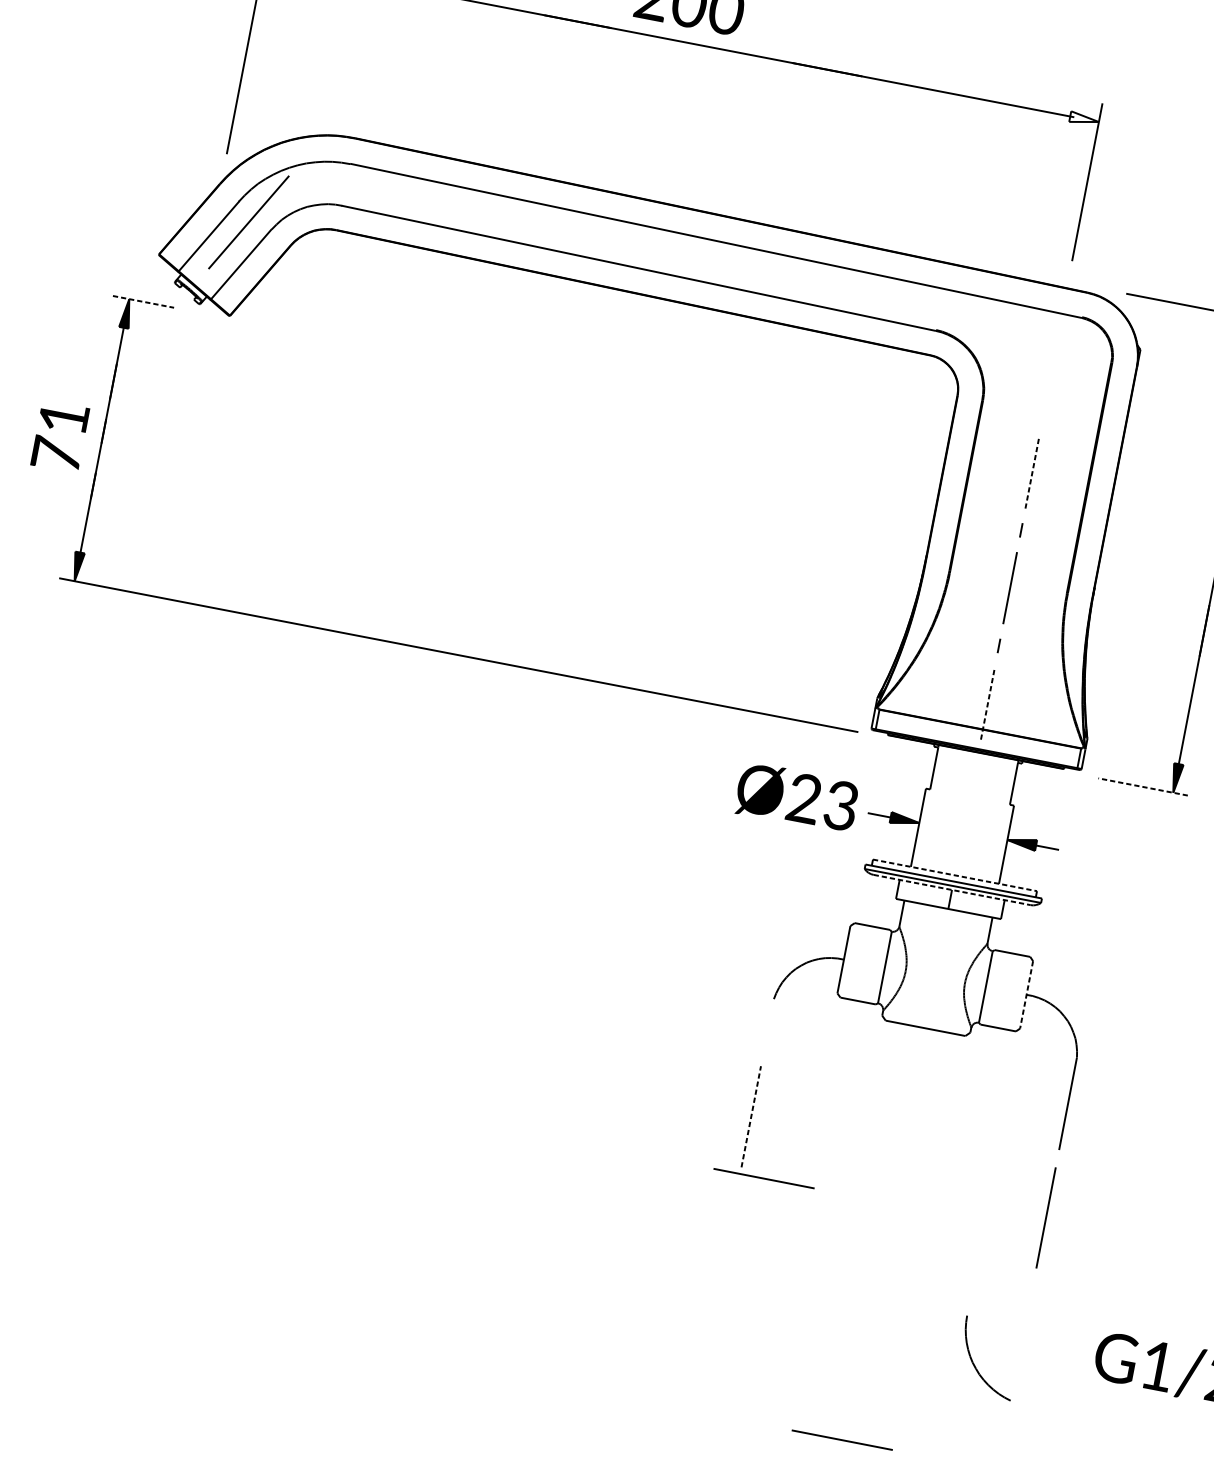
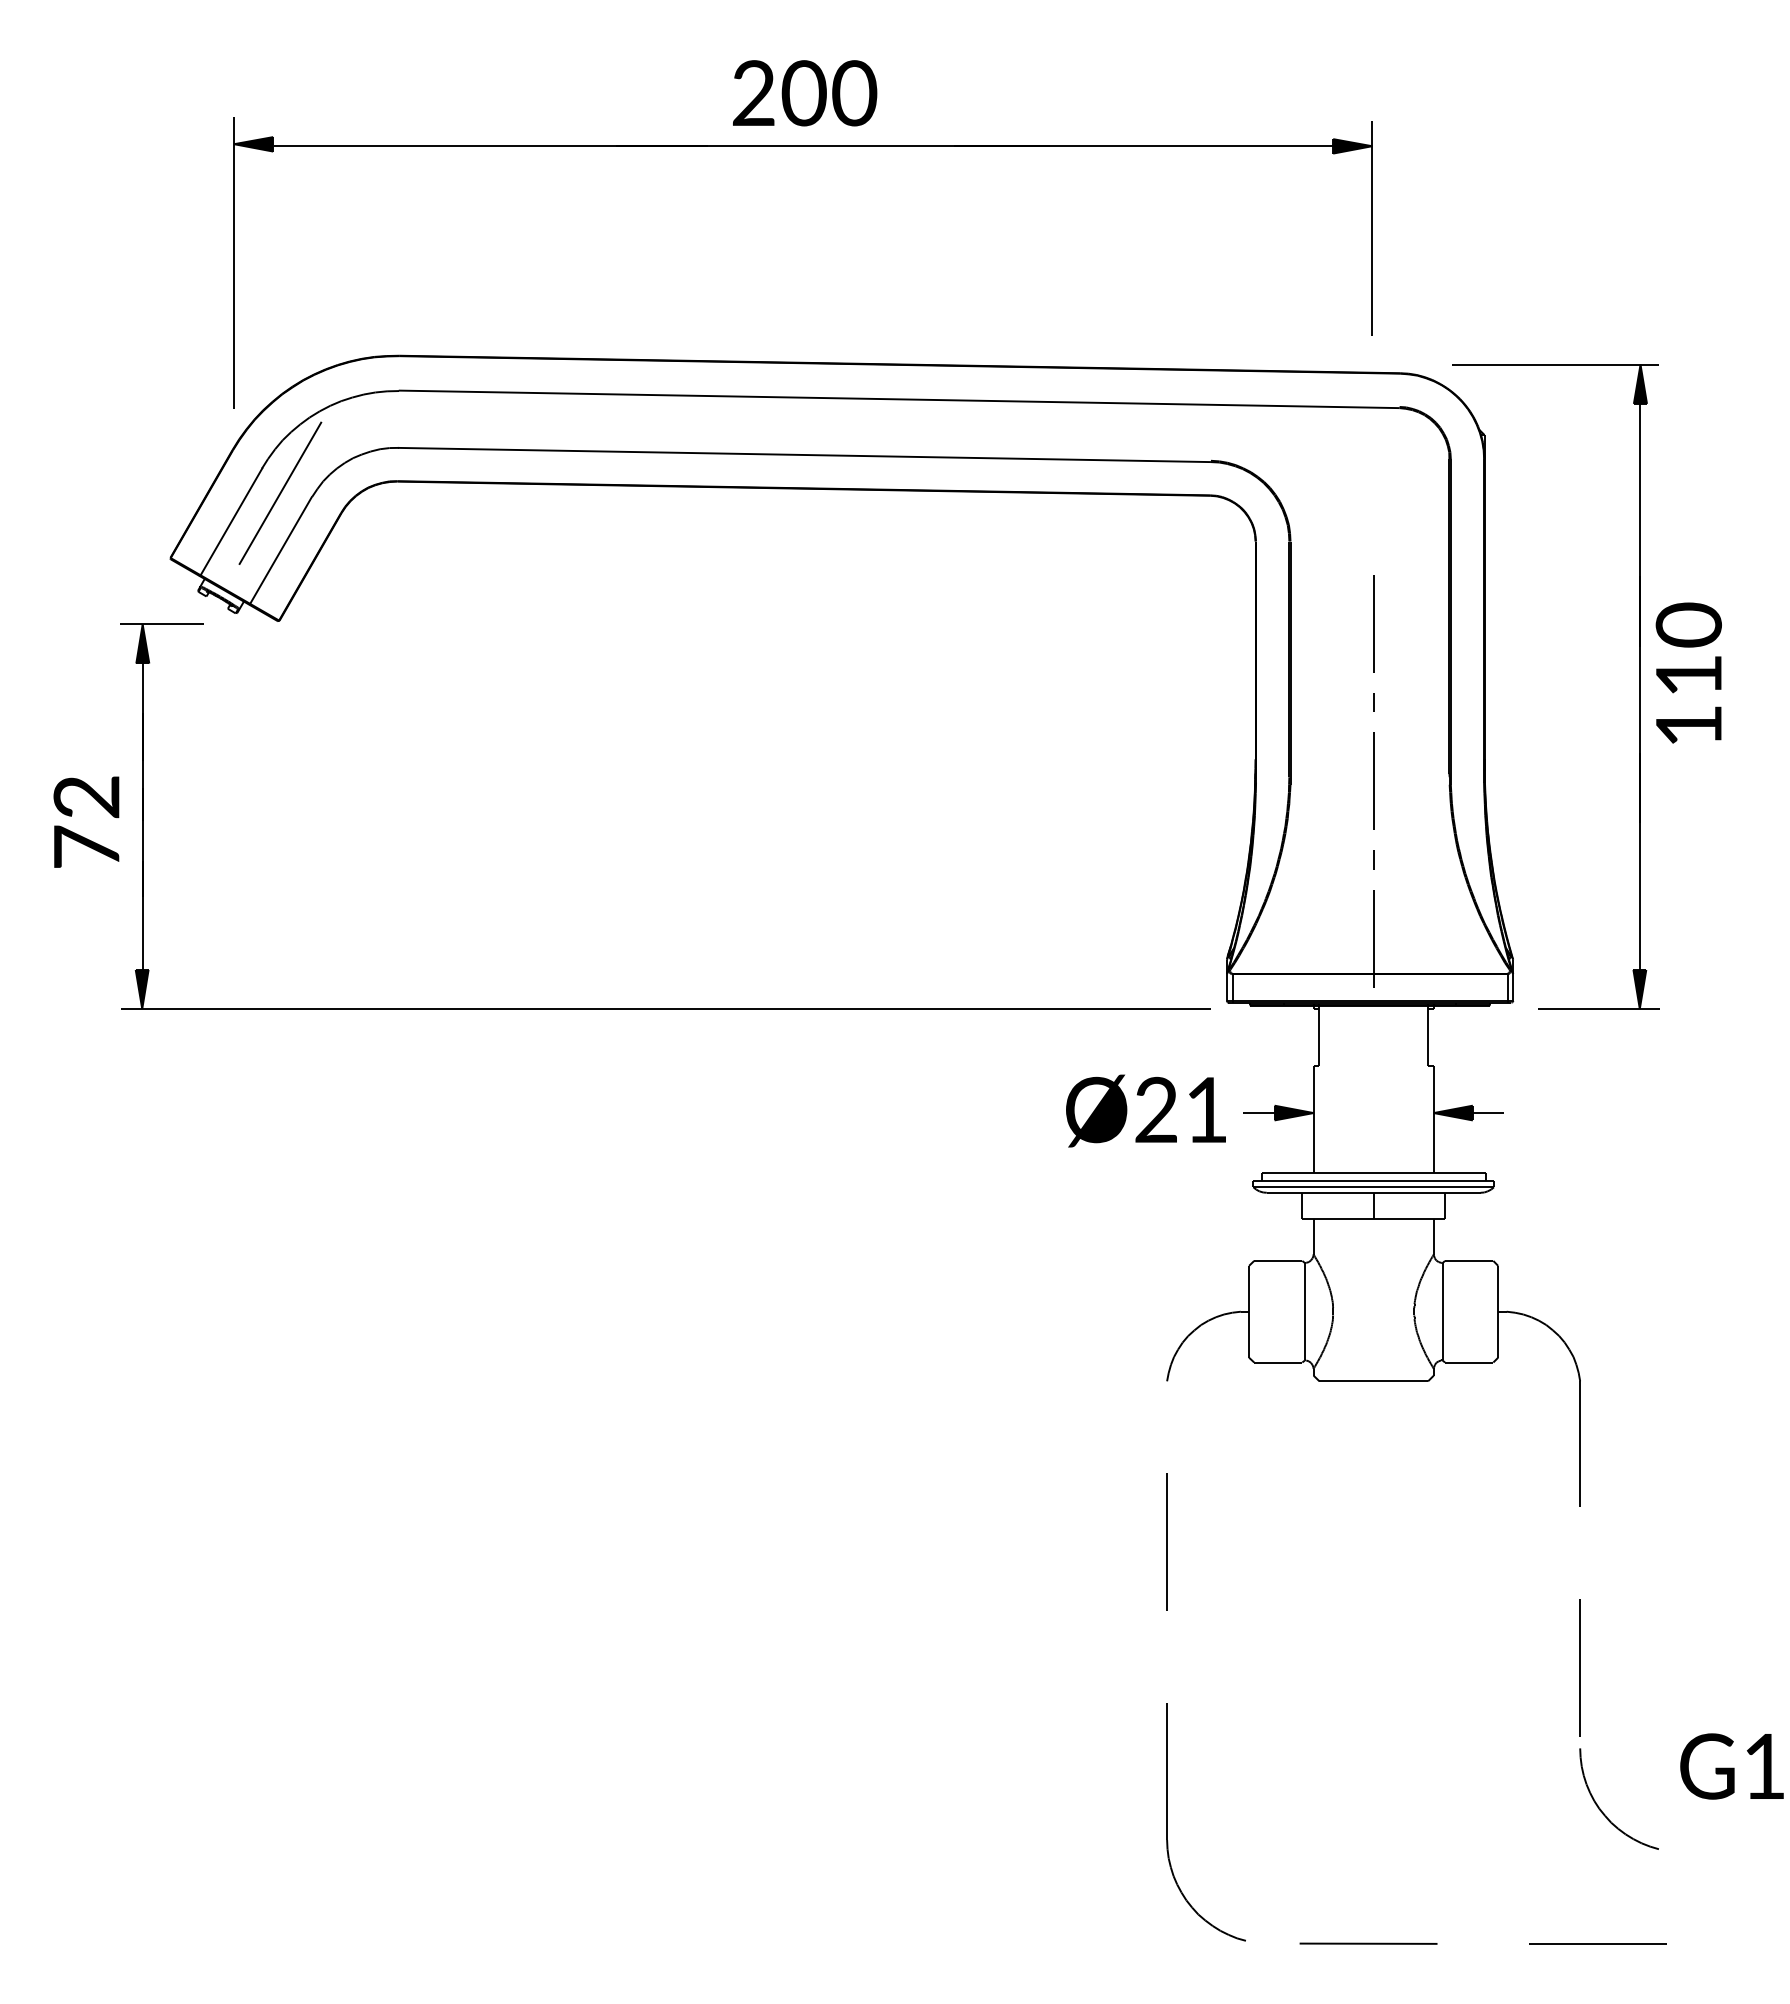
fill: (1084, 119) -> (1352, 146), added
line: (143, 301) -> (162, 624), dashed -> solid
text: (63, 418) -> (86, 797), 71 -> 72
line: (1032, 472) -> (1373, 623), dashed -> solid
line: (987, 703) -> (1373, 938), dashed -> solid
line: (1142, 787) -> (1598, 1009), dashed -> solid
text: (841, 805) -> (1206, 1109), Ø23 -> Ø21
line: (954, 875) -> (1373, 1172), dashed -> solid
line: (952, 889) -> (1373, 1192), dashed -> solid
line: (1026, 994) -> (1498, 1311), dashed -> solid
line: (751, 1116) -> (1167, 1541), dashed -> solid
line: (764, 1178) -> (1199, 1619), removed
line: (1045, 1217) -> (1579, 1667), moved
part: (711, 1322) -> (1167, 1822), added
part: (974, 1363) -> (1601, 1809), moved

